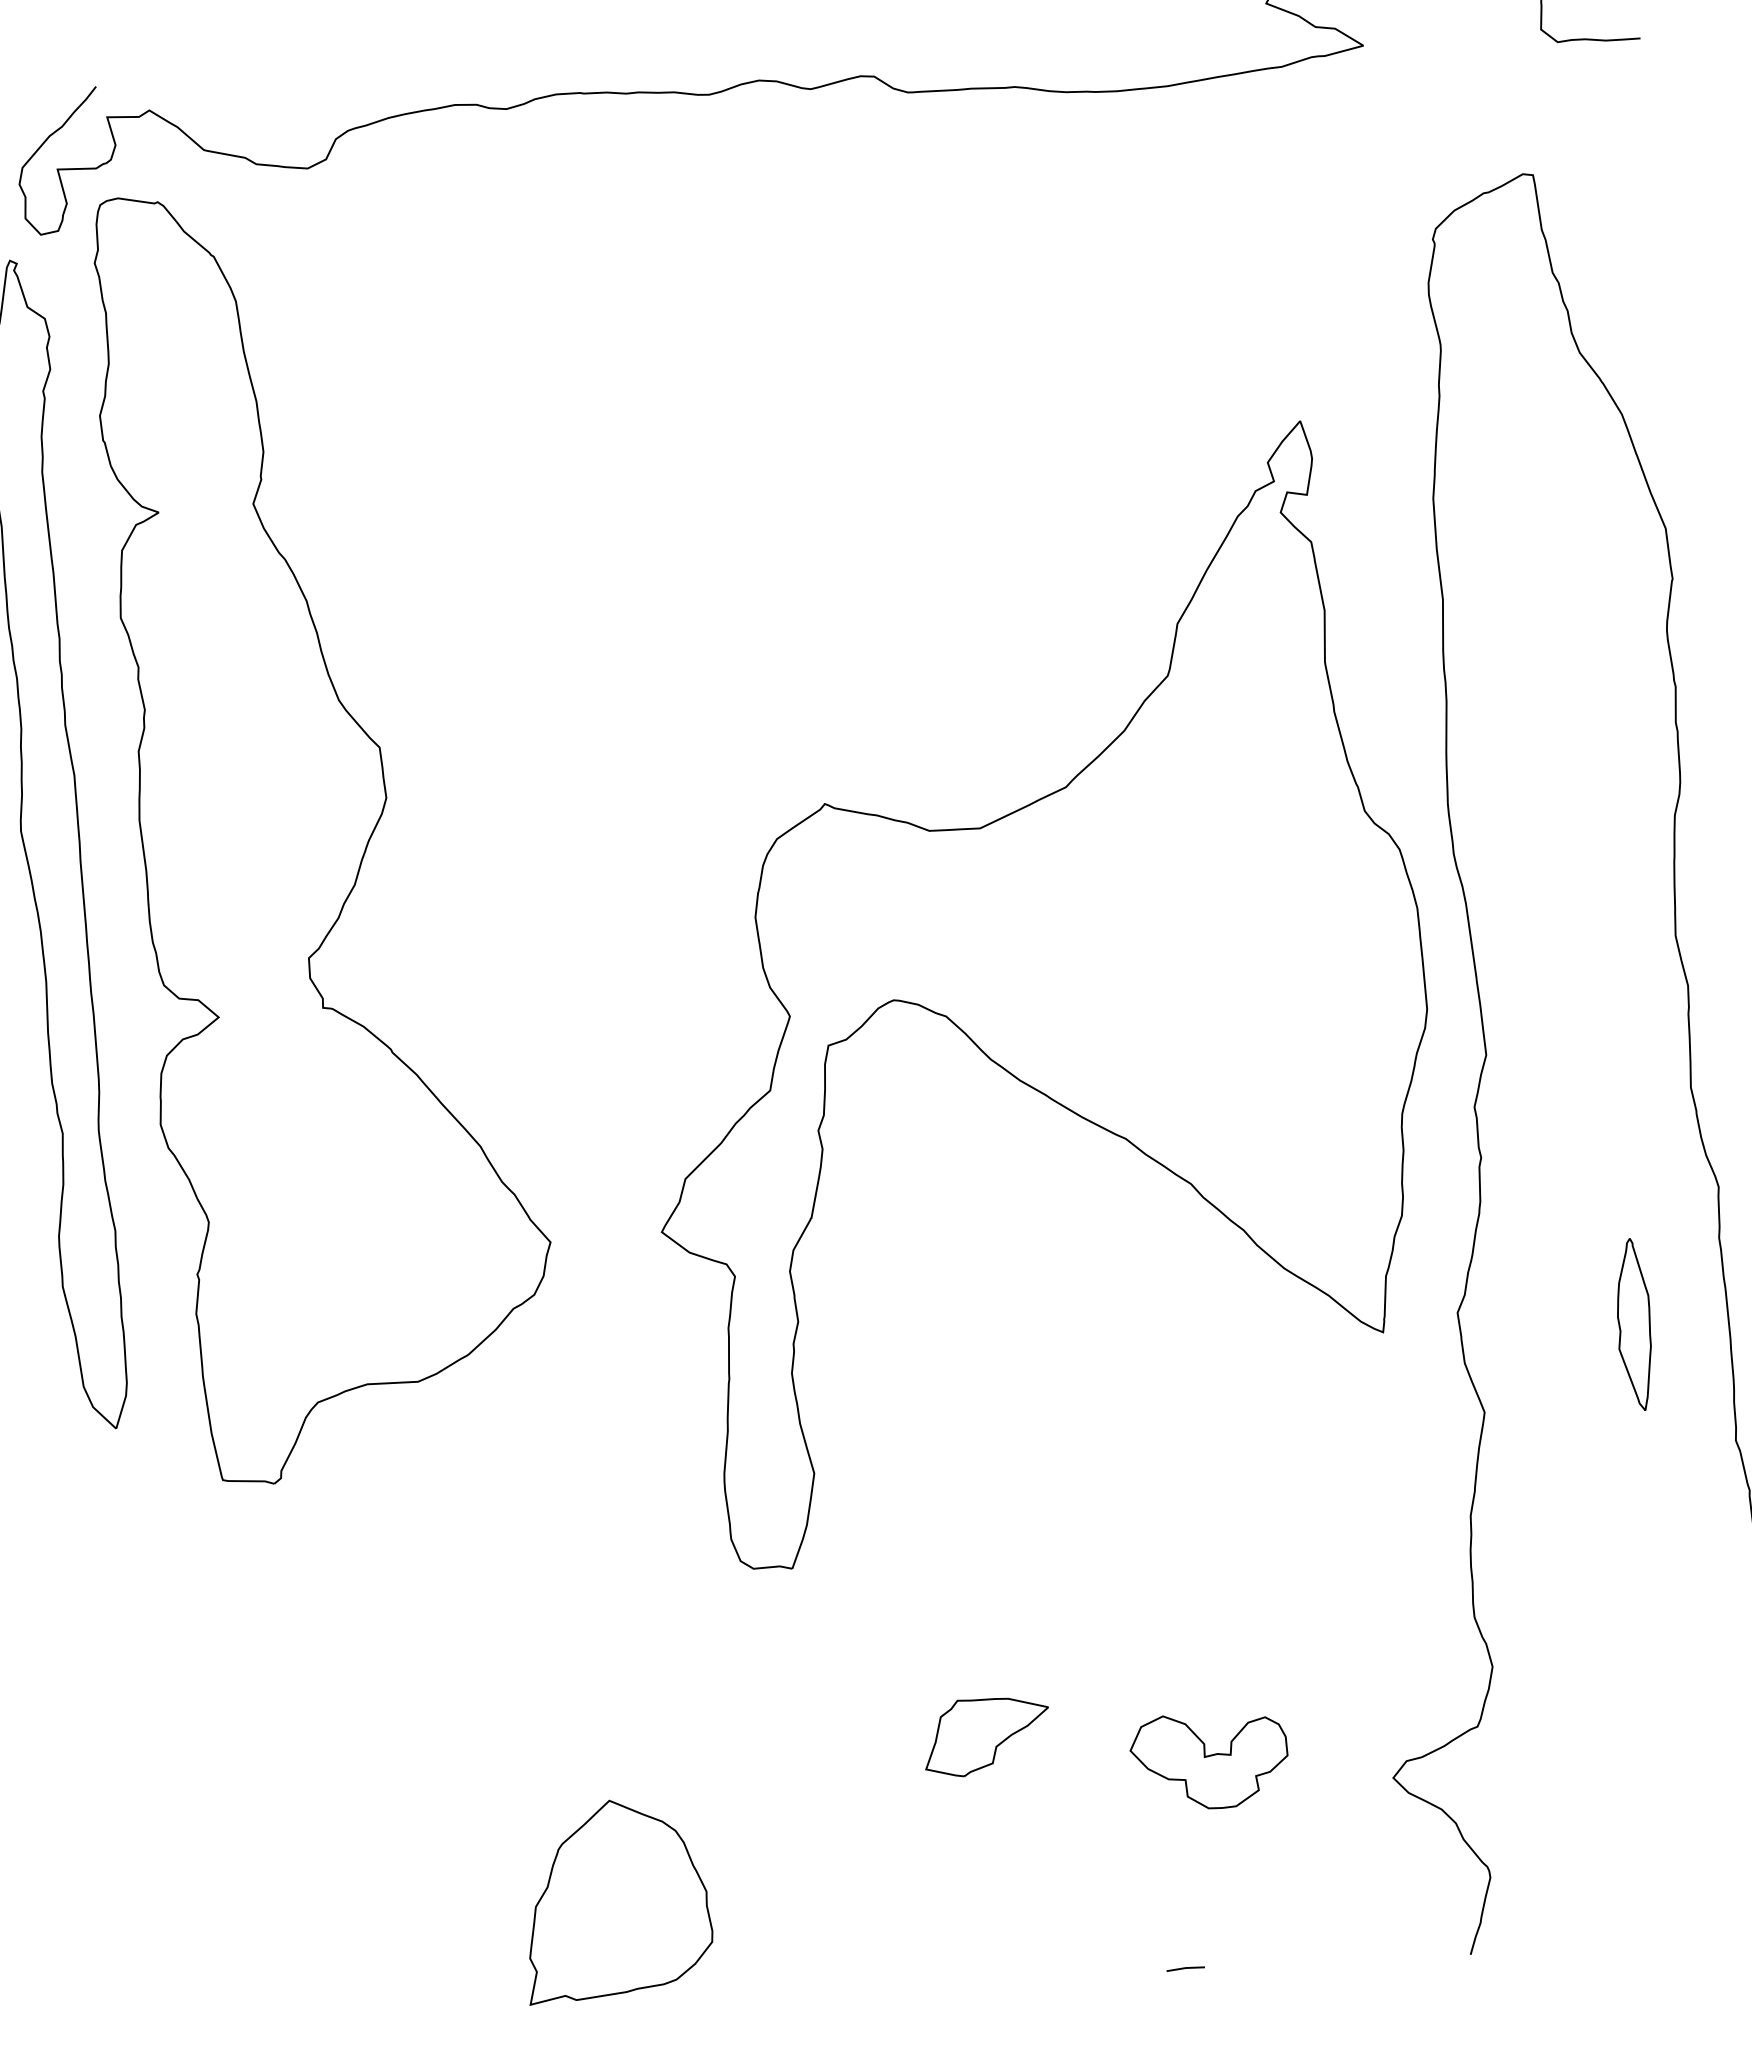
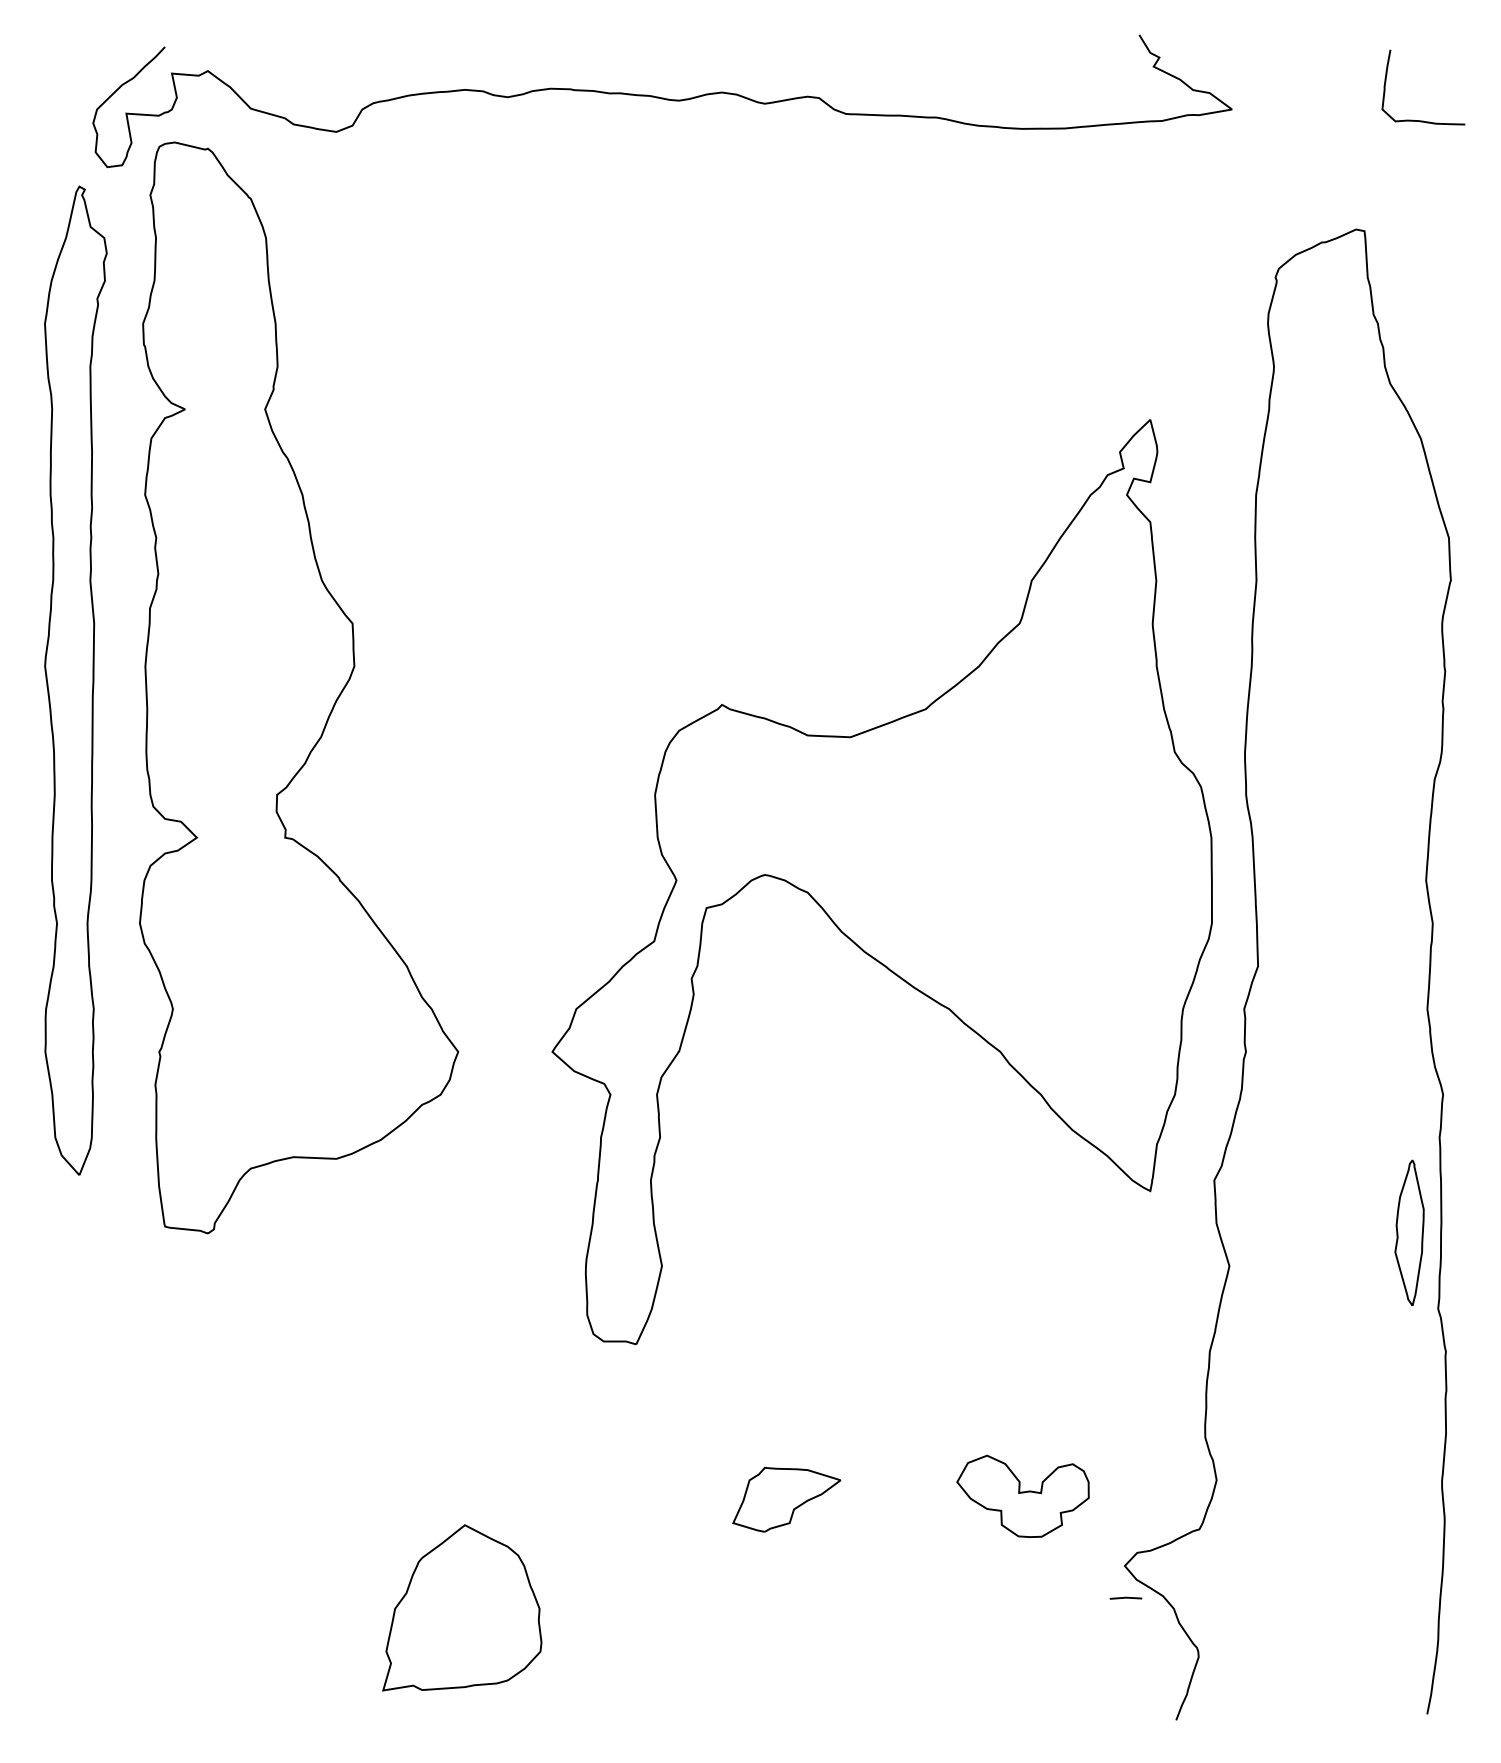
part: (1633, 1324) -> (1409, 1232), moved
part: (1209, 1759) -> (1022, 1495), moved
line: (1185, 1967) -> (1125, 1597), moved

